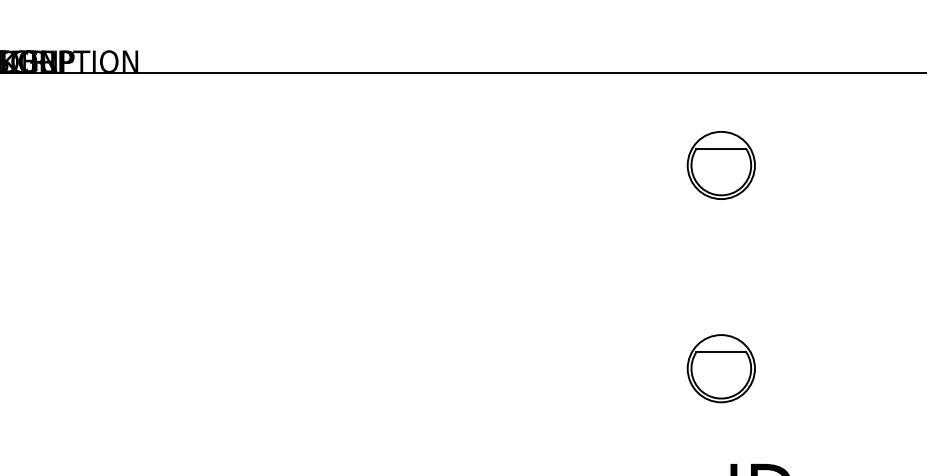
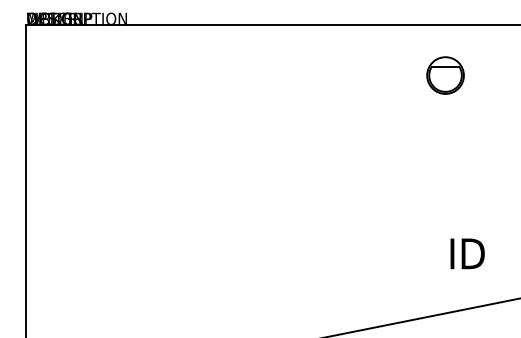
part: (721, 368) -> (445, 186), removed

